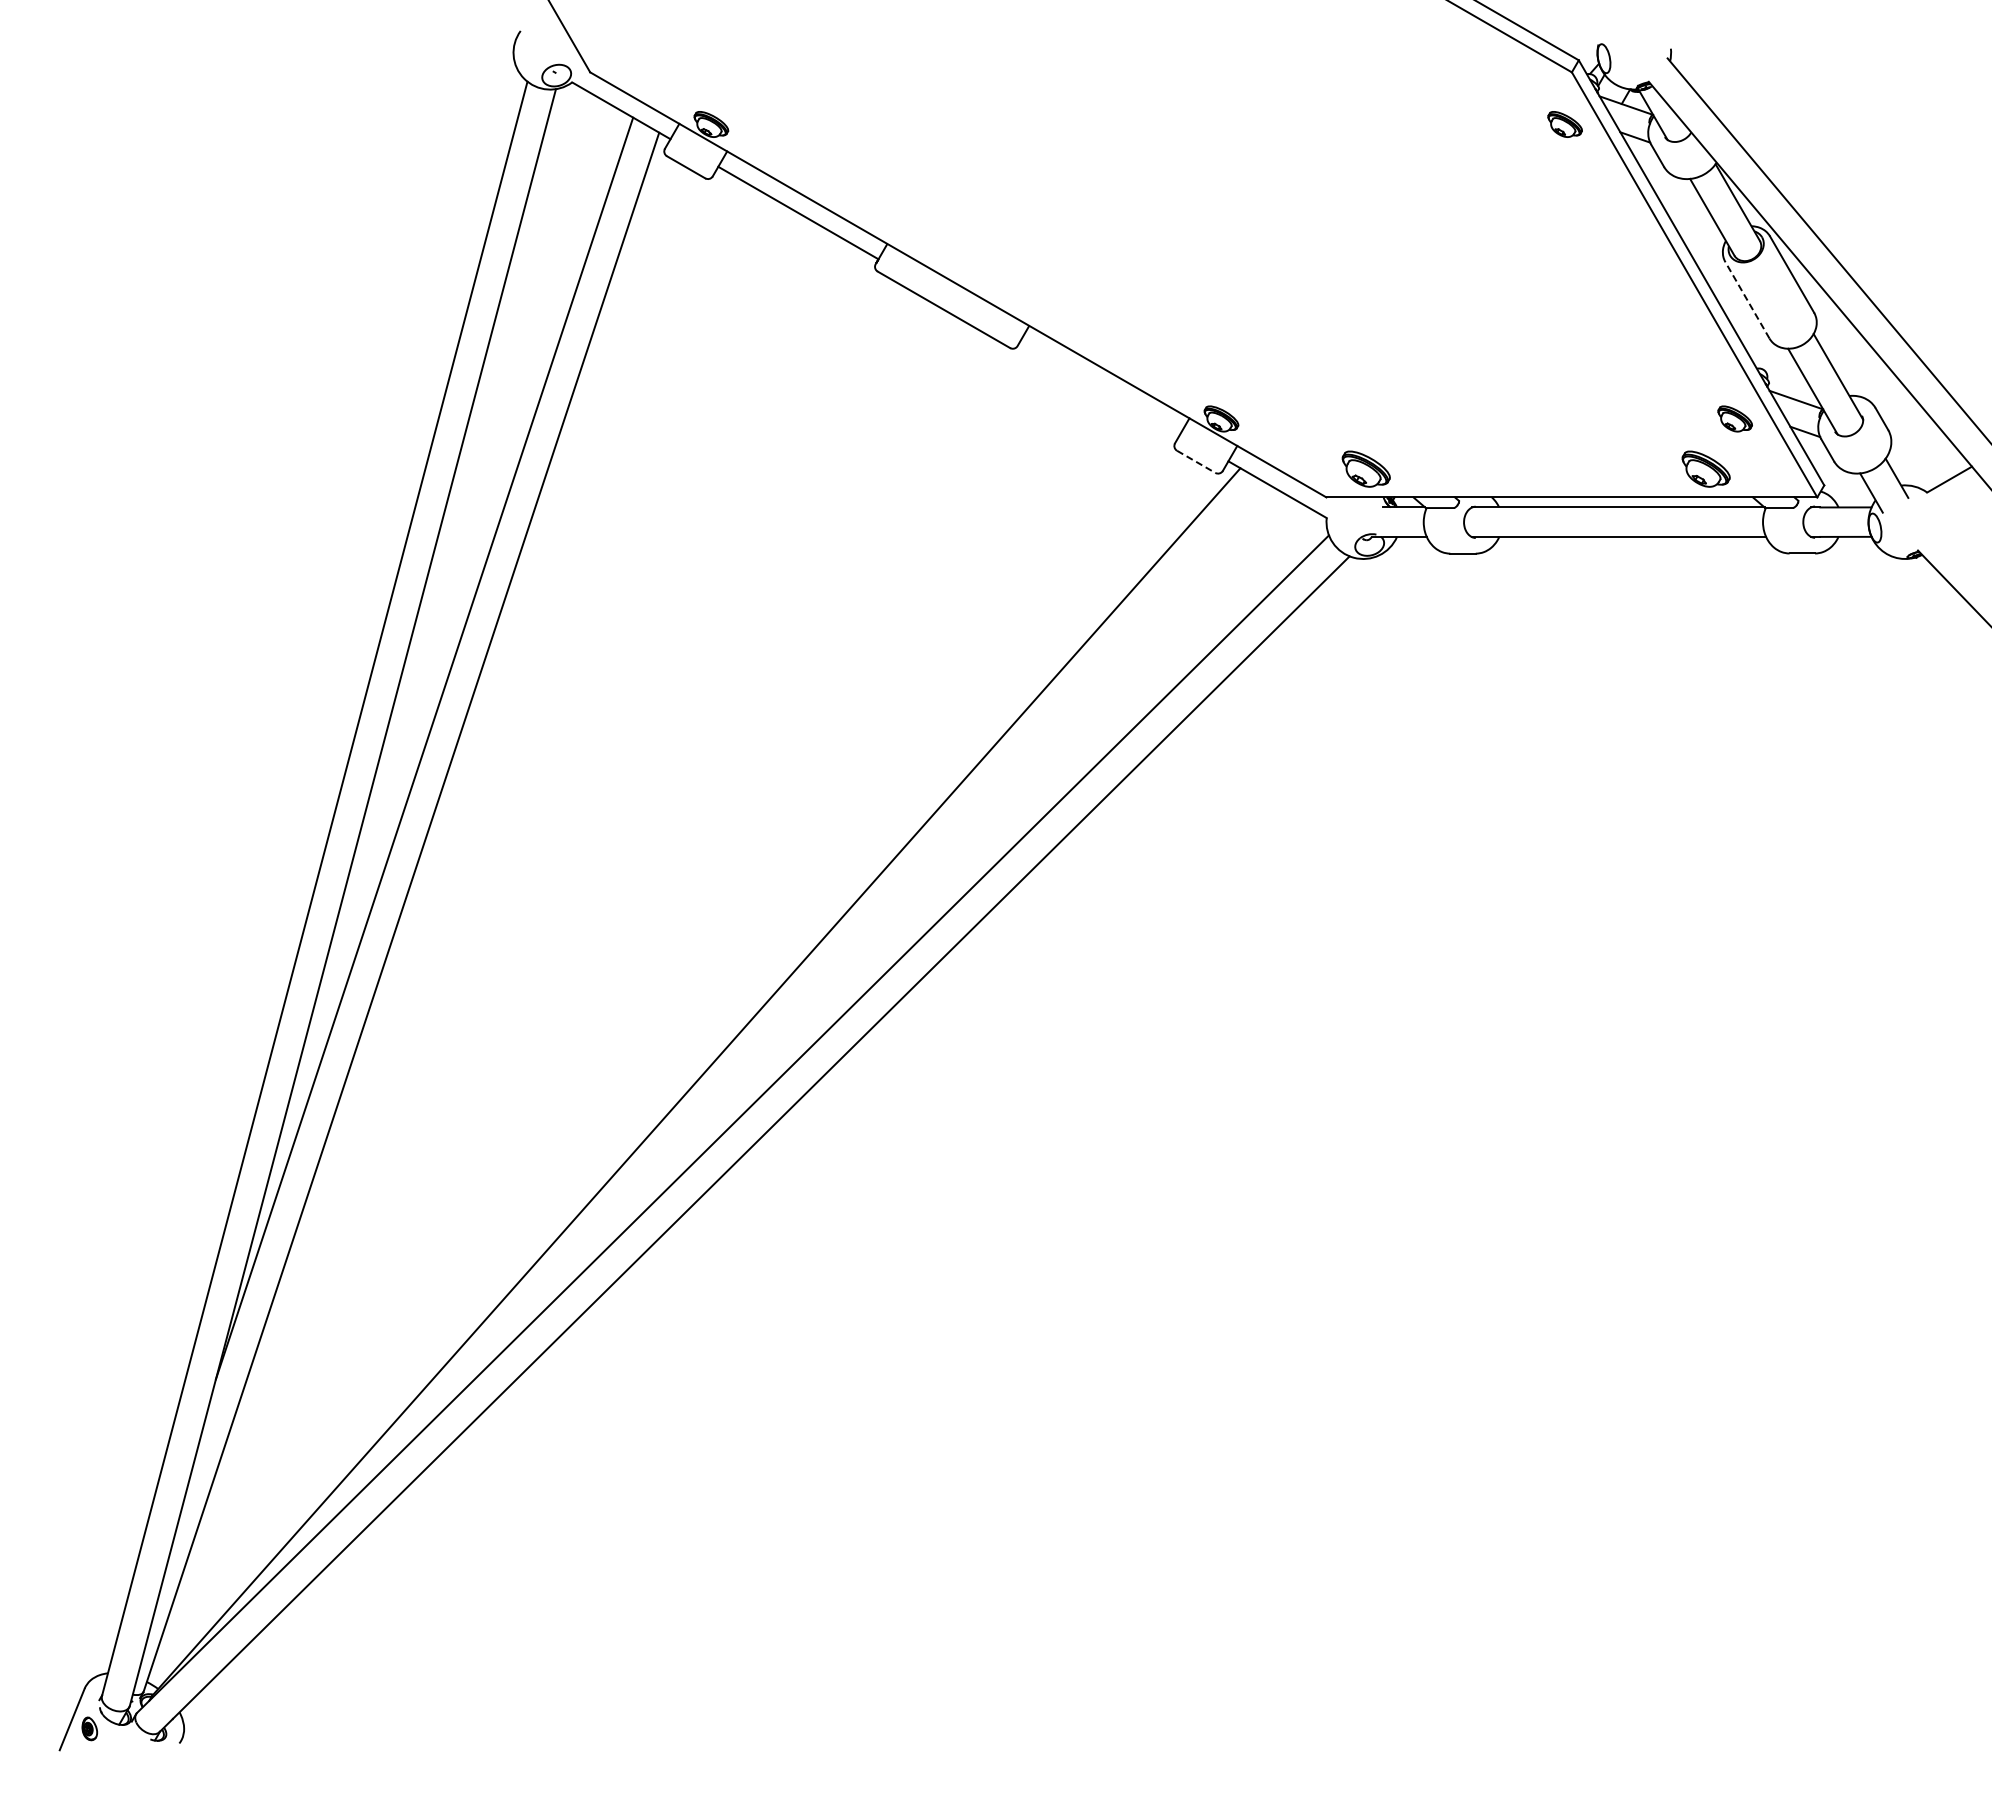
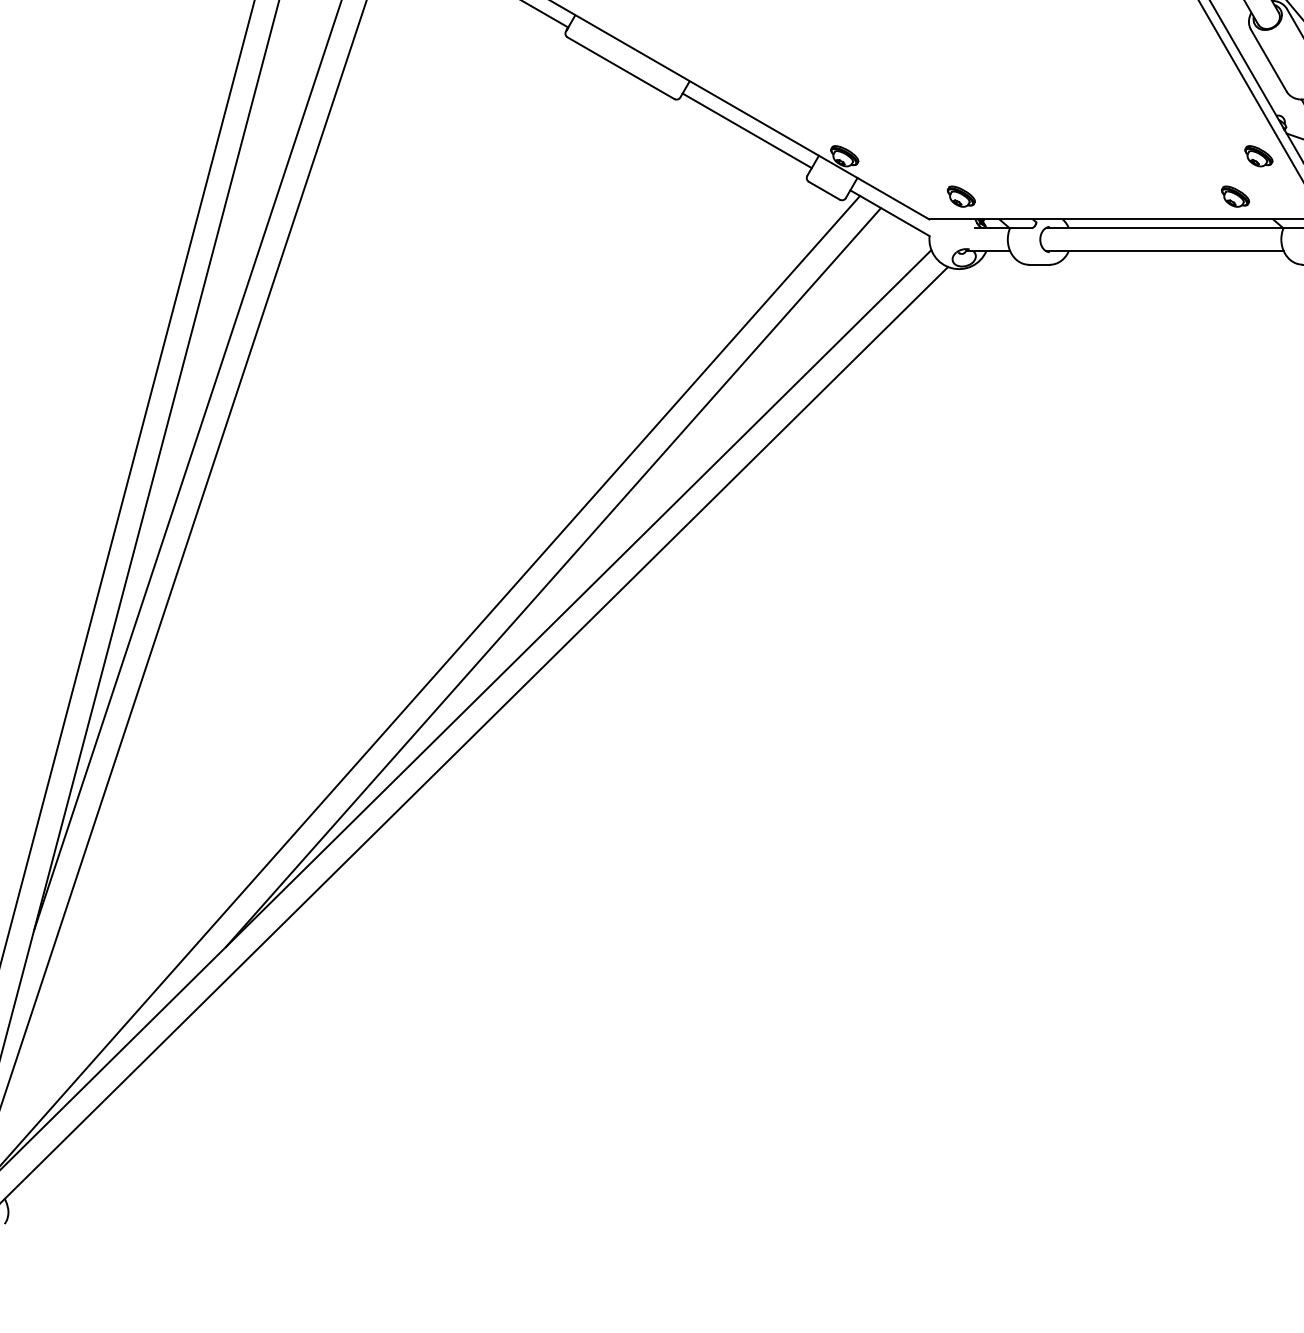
line: (1747, 299) -> (1268, 59), dashed -> solid
line: (1100, 387) -> (747, 130), added
line: (1196, 462) -> (824, 191), dashed -> solid
part: (1365, 468) -> (960, 196), size x0.71
part: (1706, 468) -> (1235, 196), size x0.71
line: (860, 941) -> (553, 577), added

